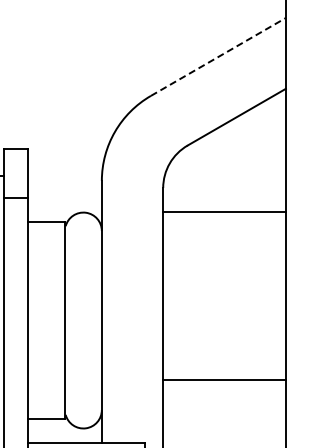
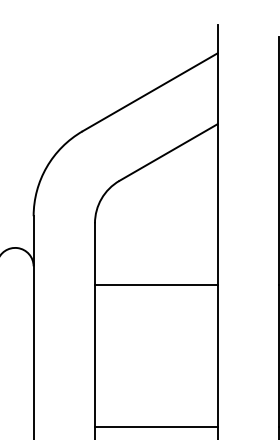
line: (218, 56) -> (150, 91), dashed -> solid
line: (224, 212) -> (156, 284), moved
line: (224, 379) -> (156, 426), moved

